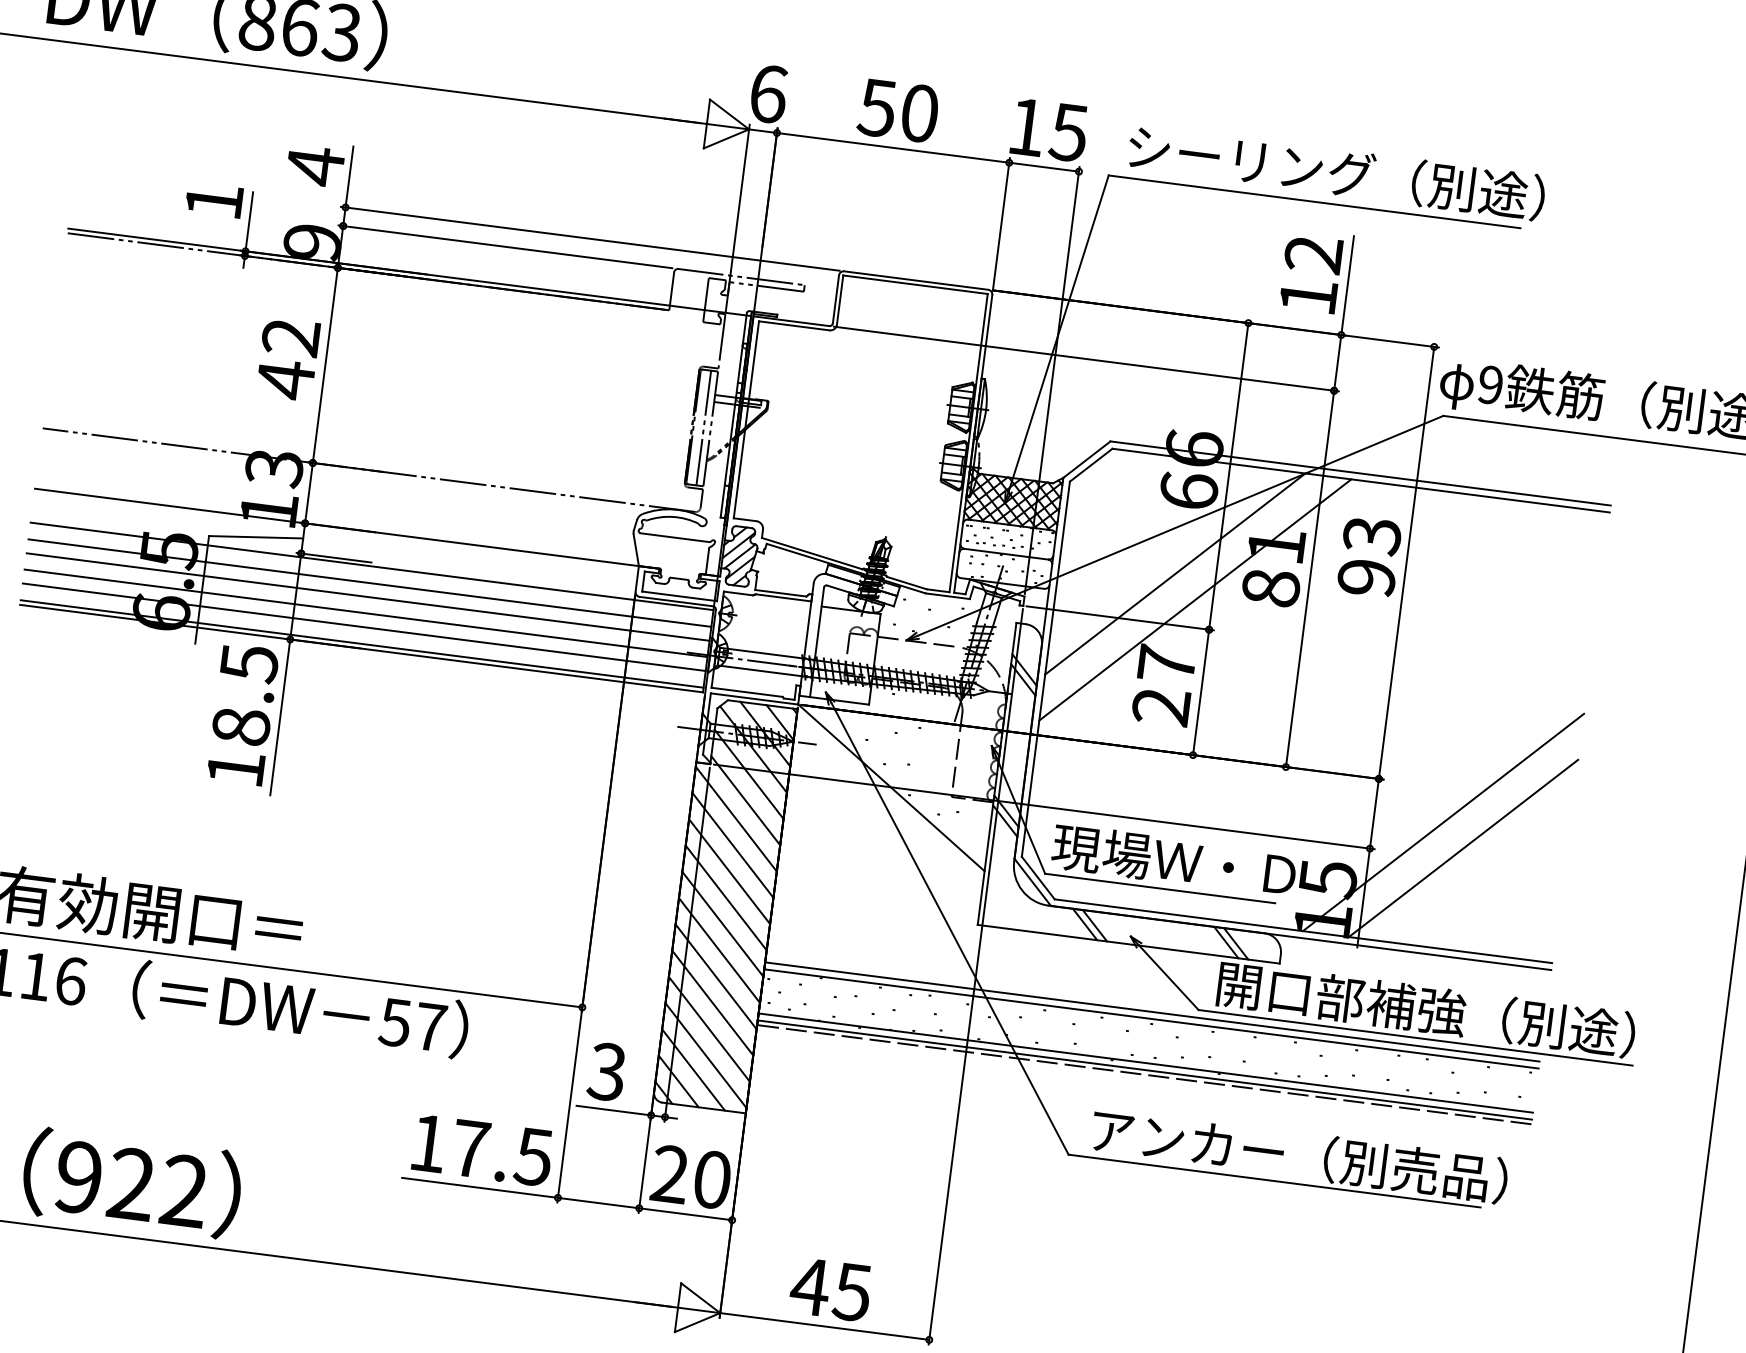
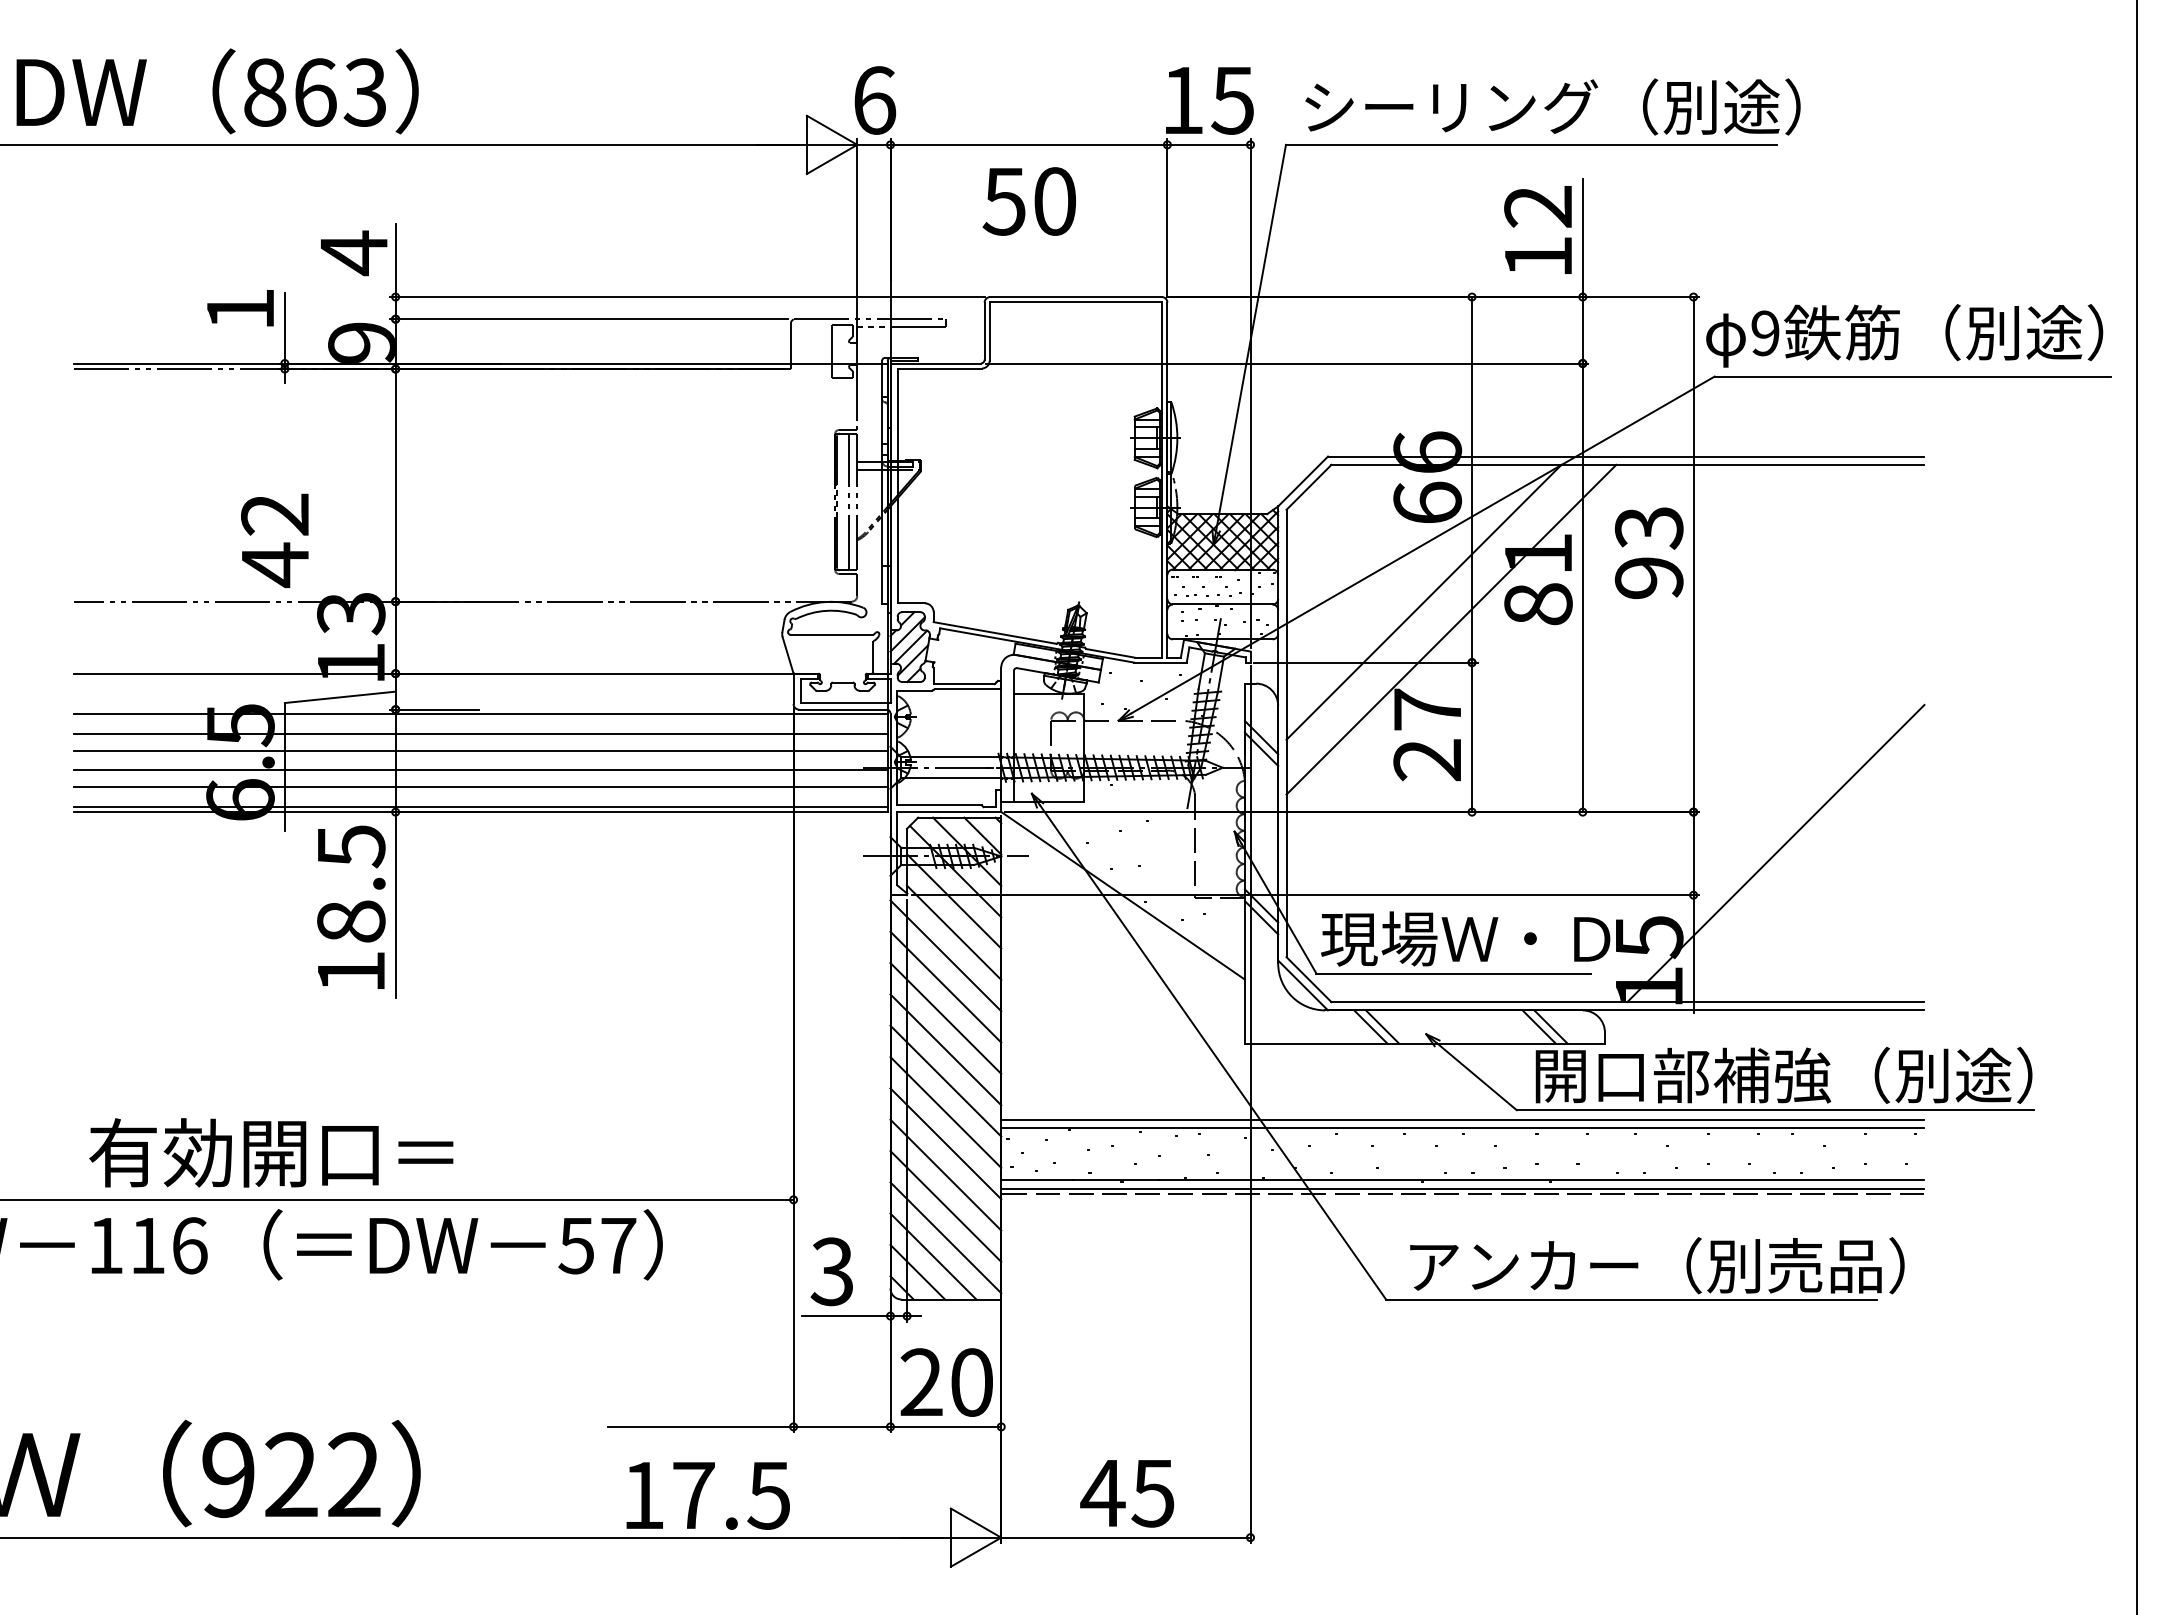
text: (897, 110) -> (1028, 201), moved
text: (287, 358) -> (274, 540), moved
line: (1463, 848) -> (1803, 880), removed
text: (482, 1150) -> (707, 1495), moved

